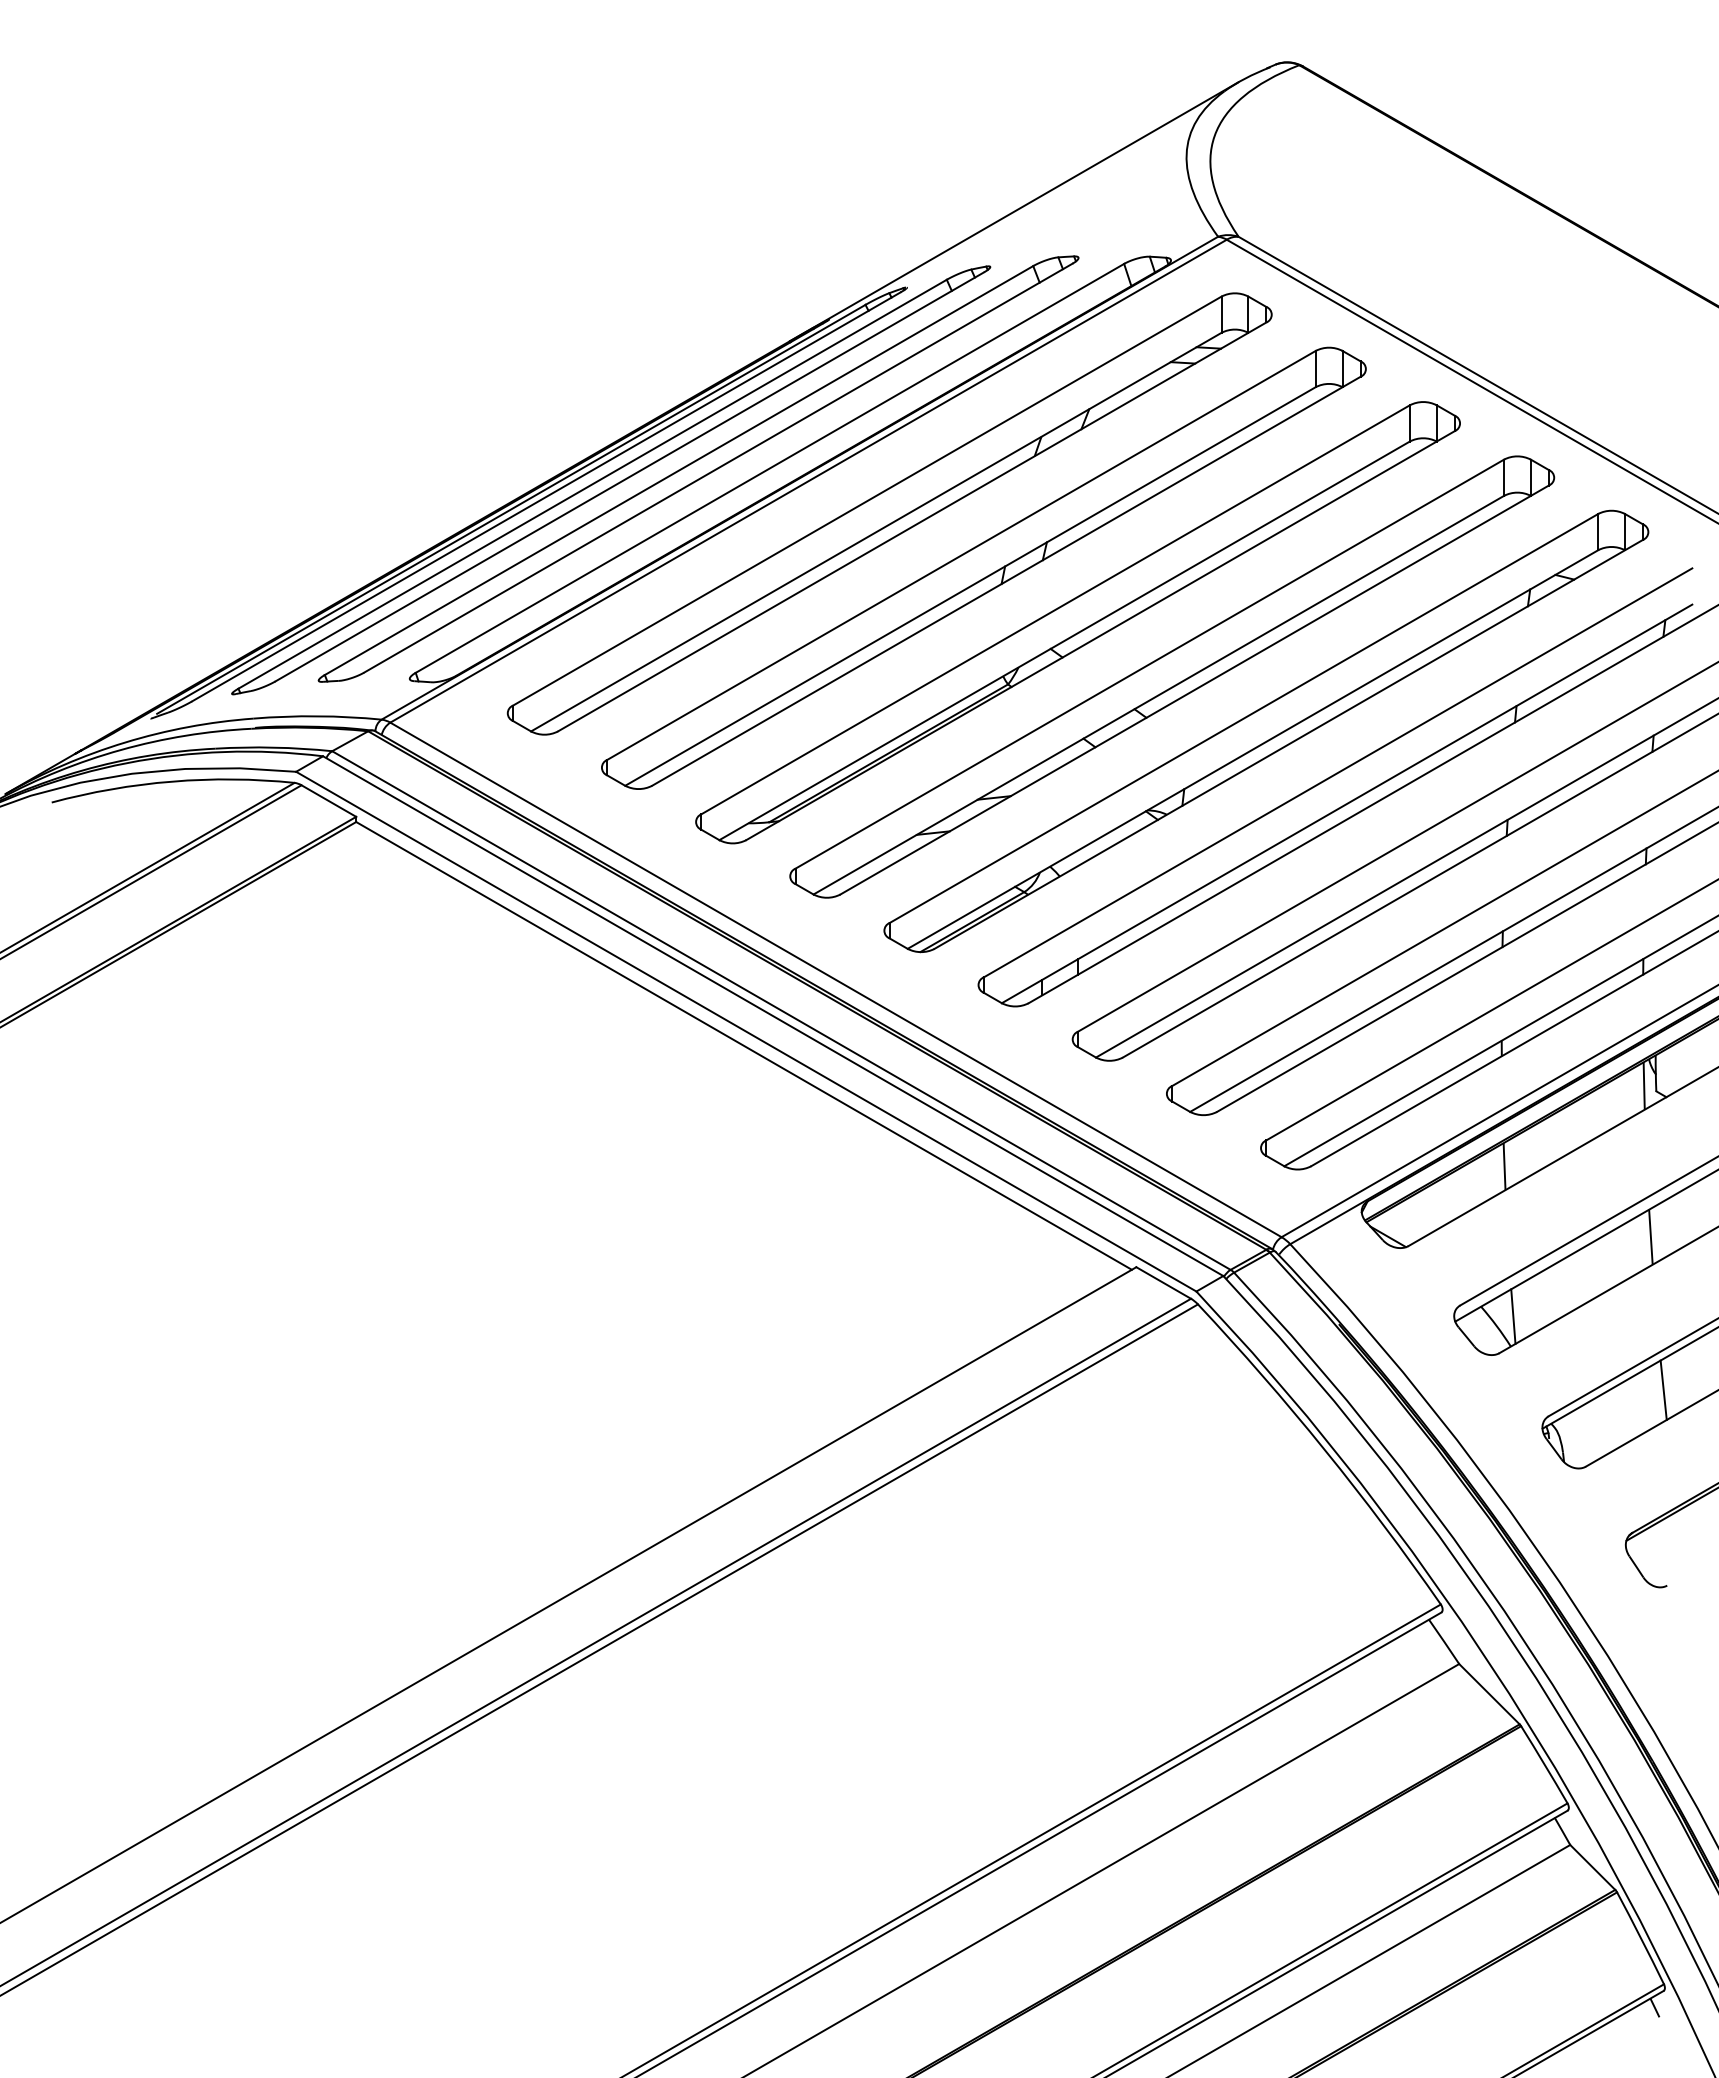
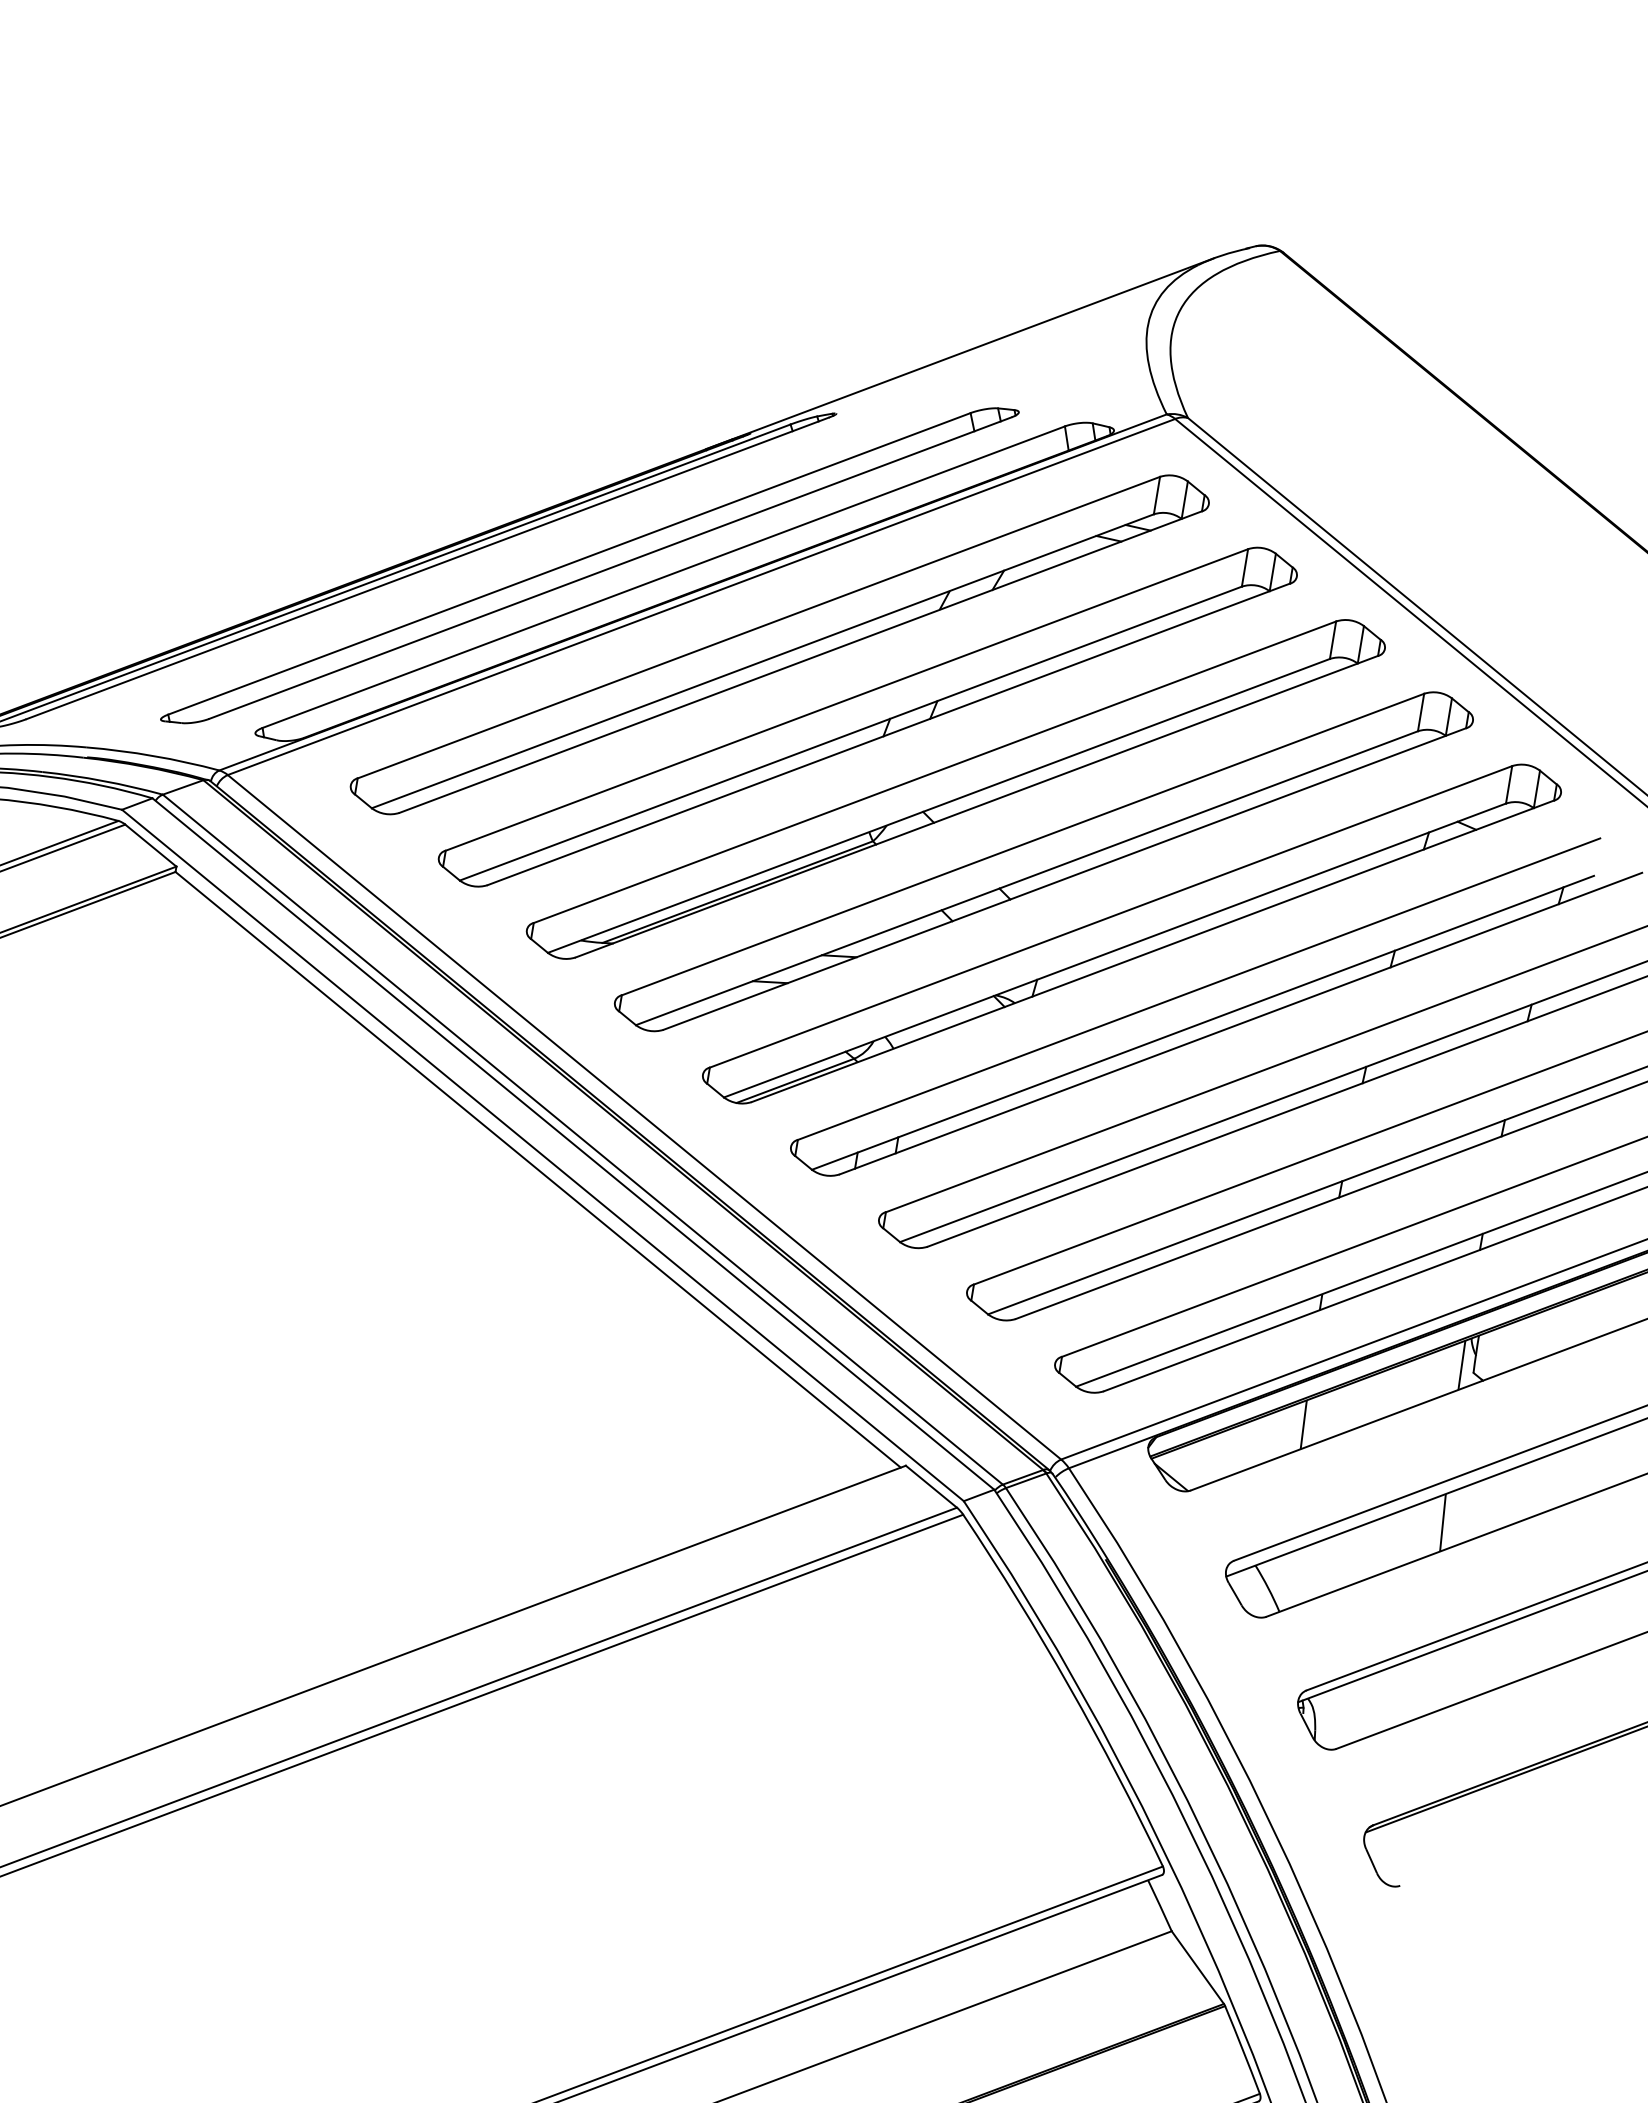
part: (611, 480) -> (497, 562), removed
line: (1513, 1316) -> (1287, 1581), removed
line: (1663, 1389) -> (1429, 1682), removed

